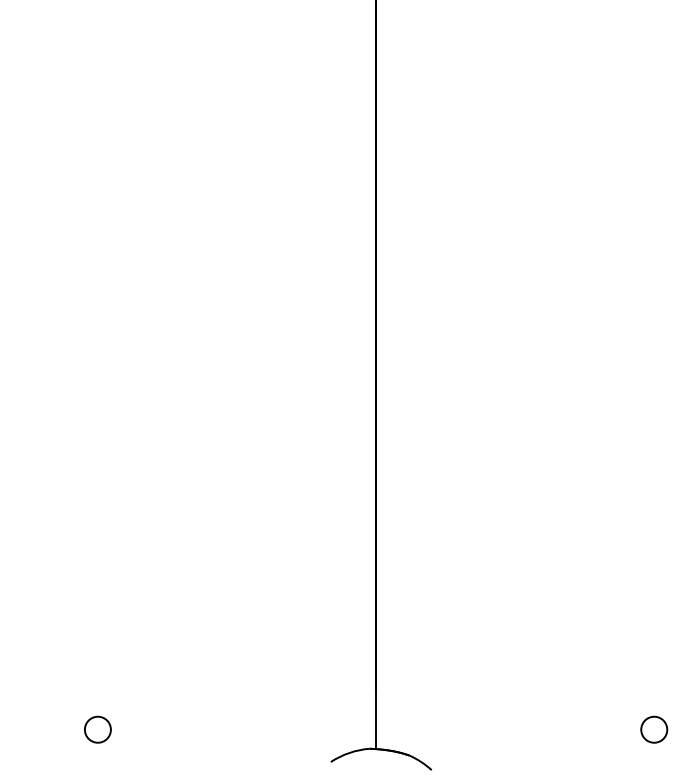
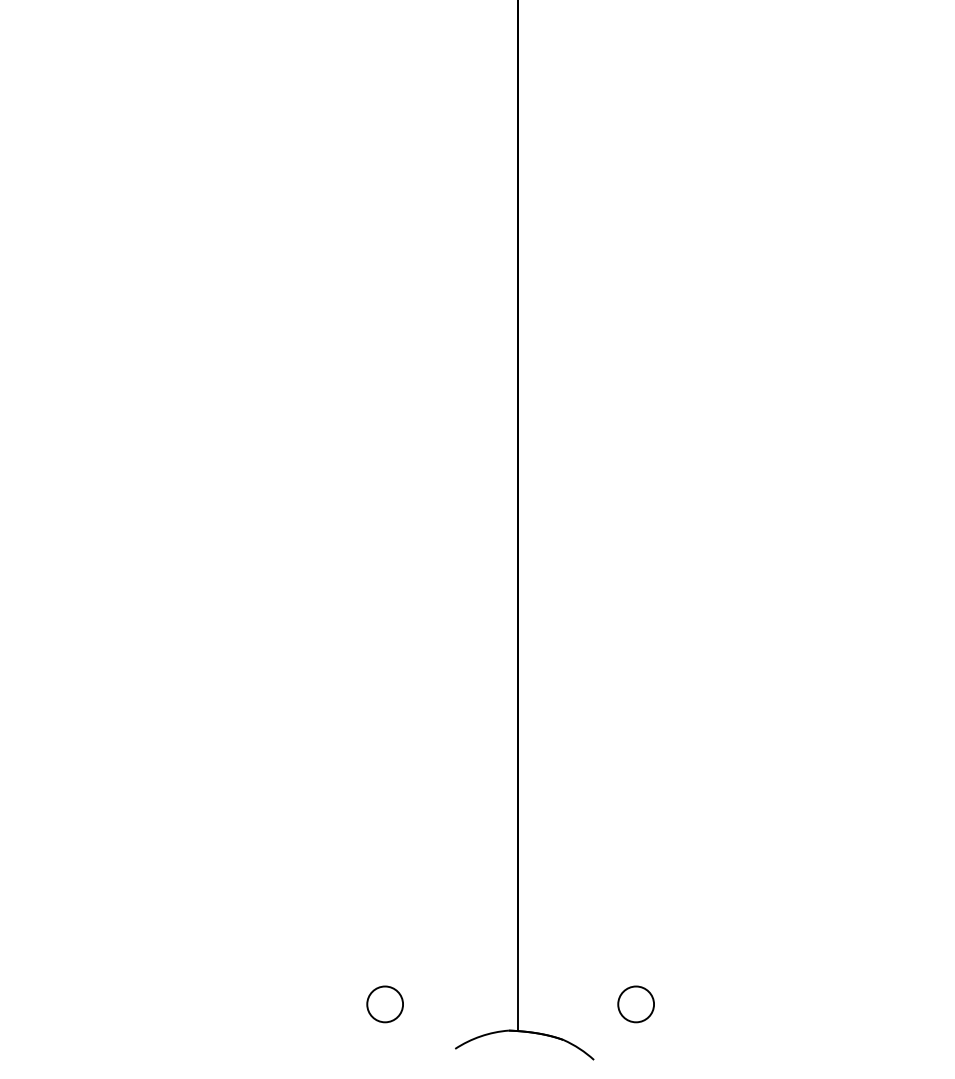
circle: (97, 729) -> (384, 1004), moved
circle: (654, 729) -> (636, 1004), moved

